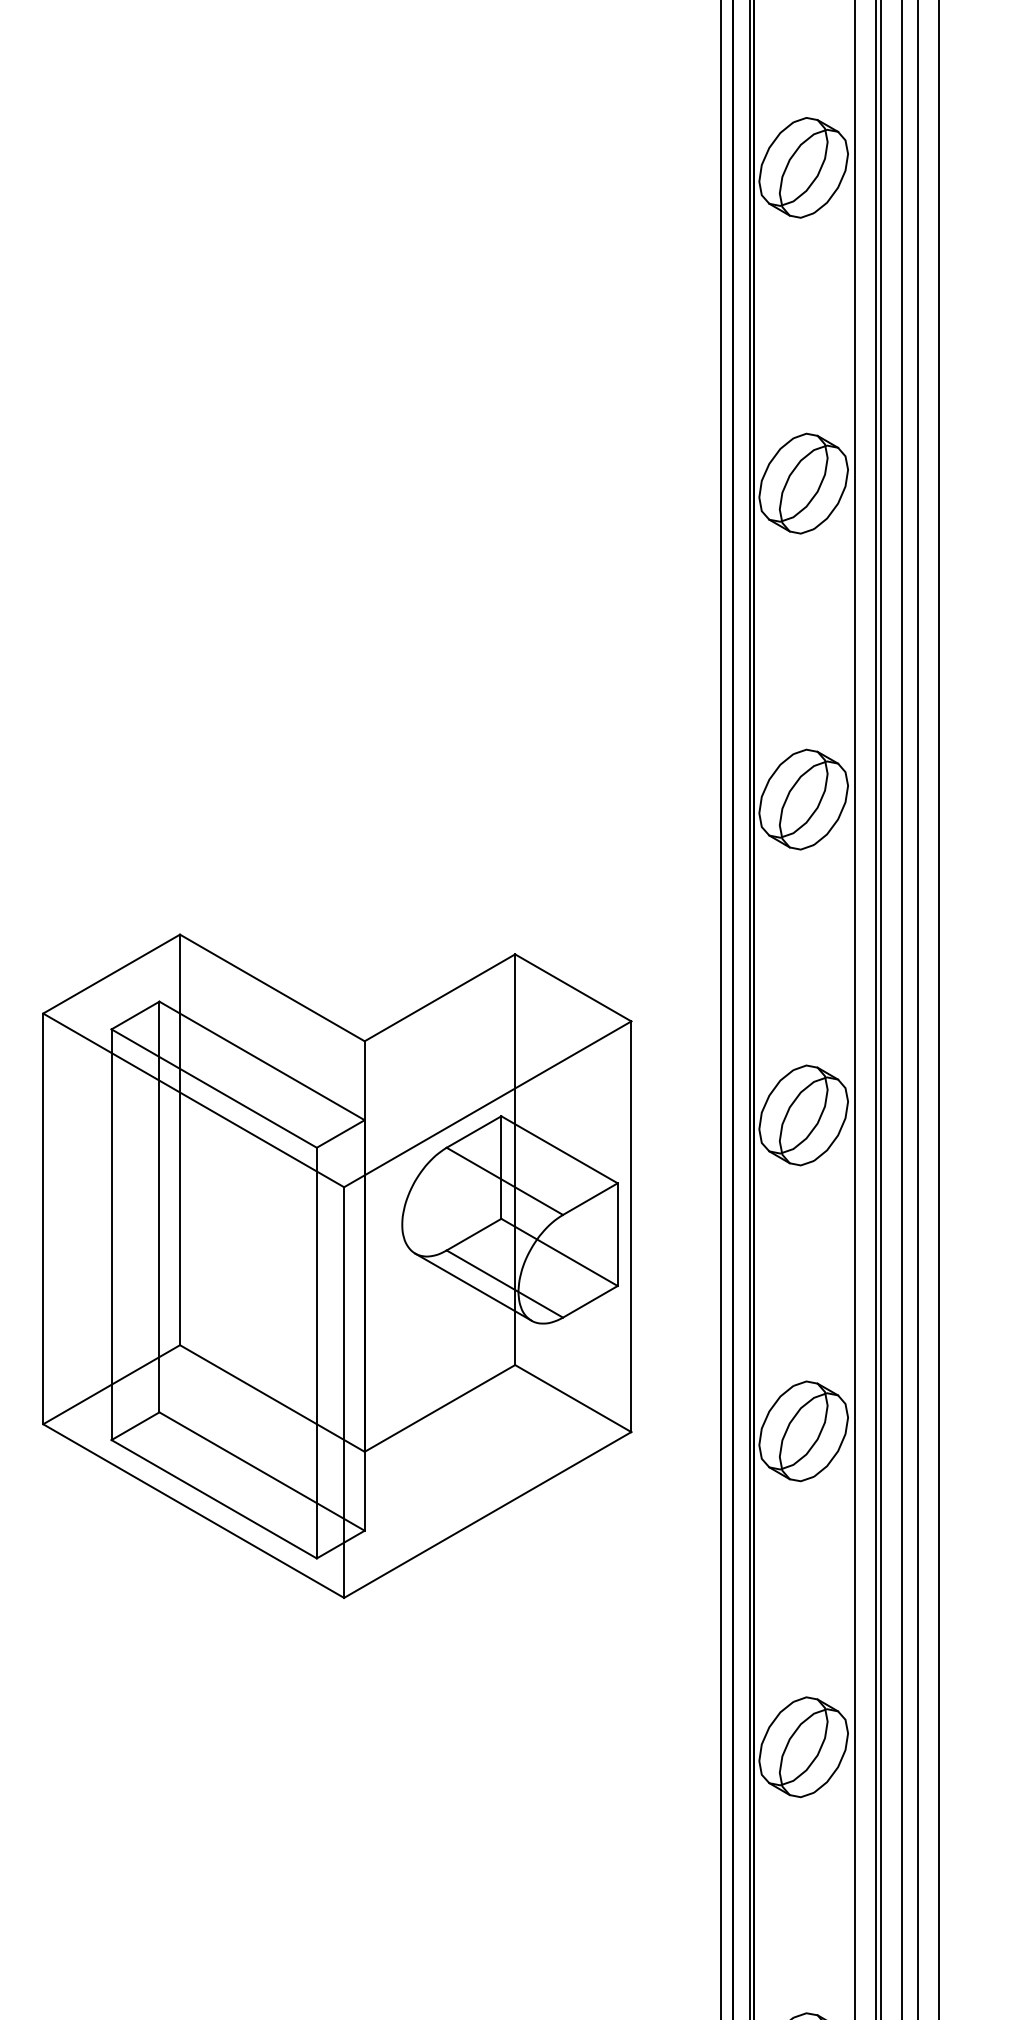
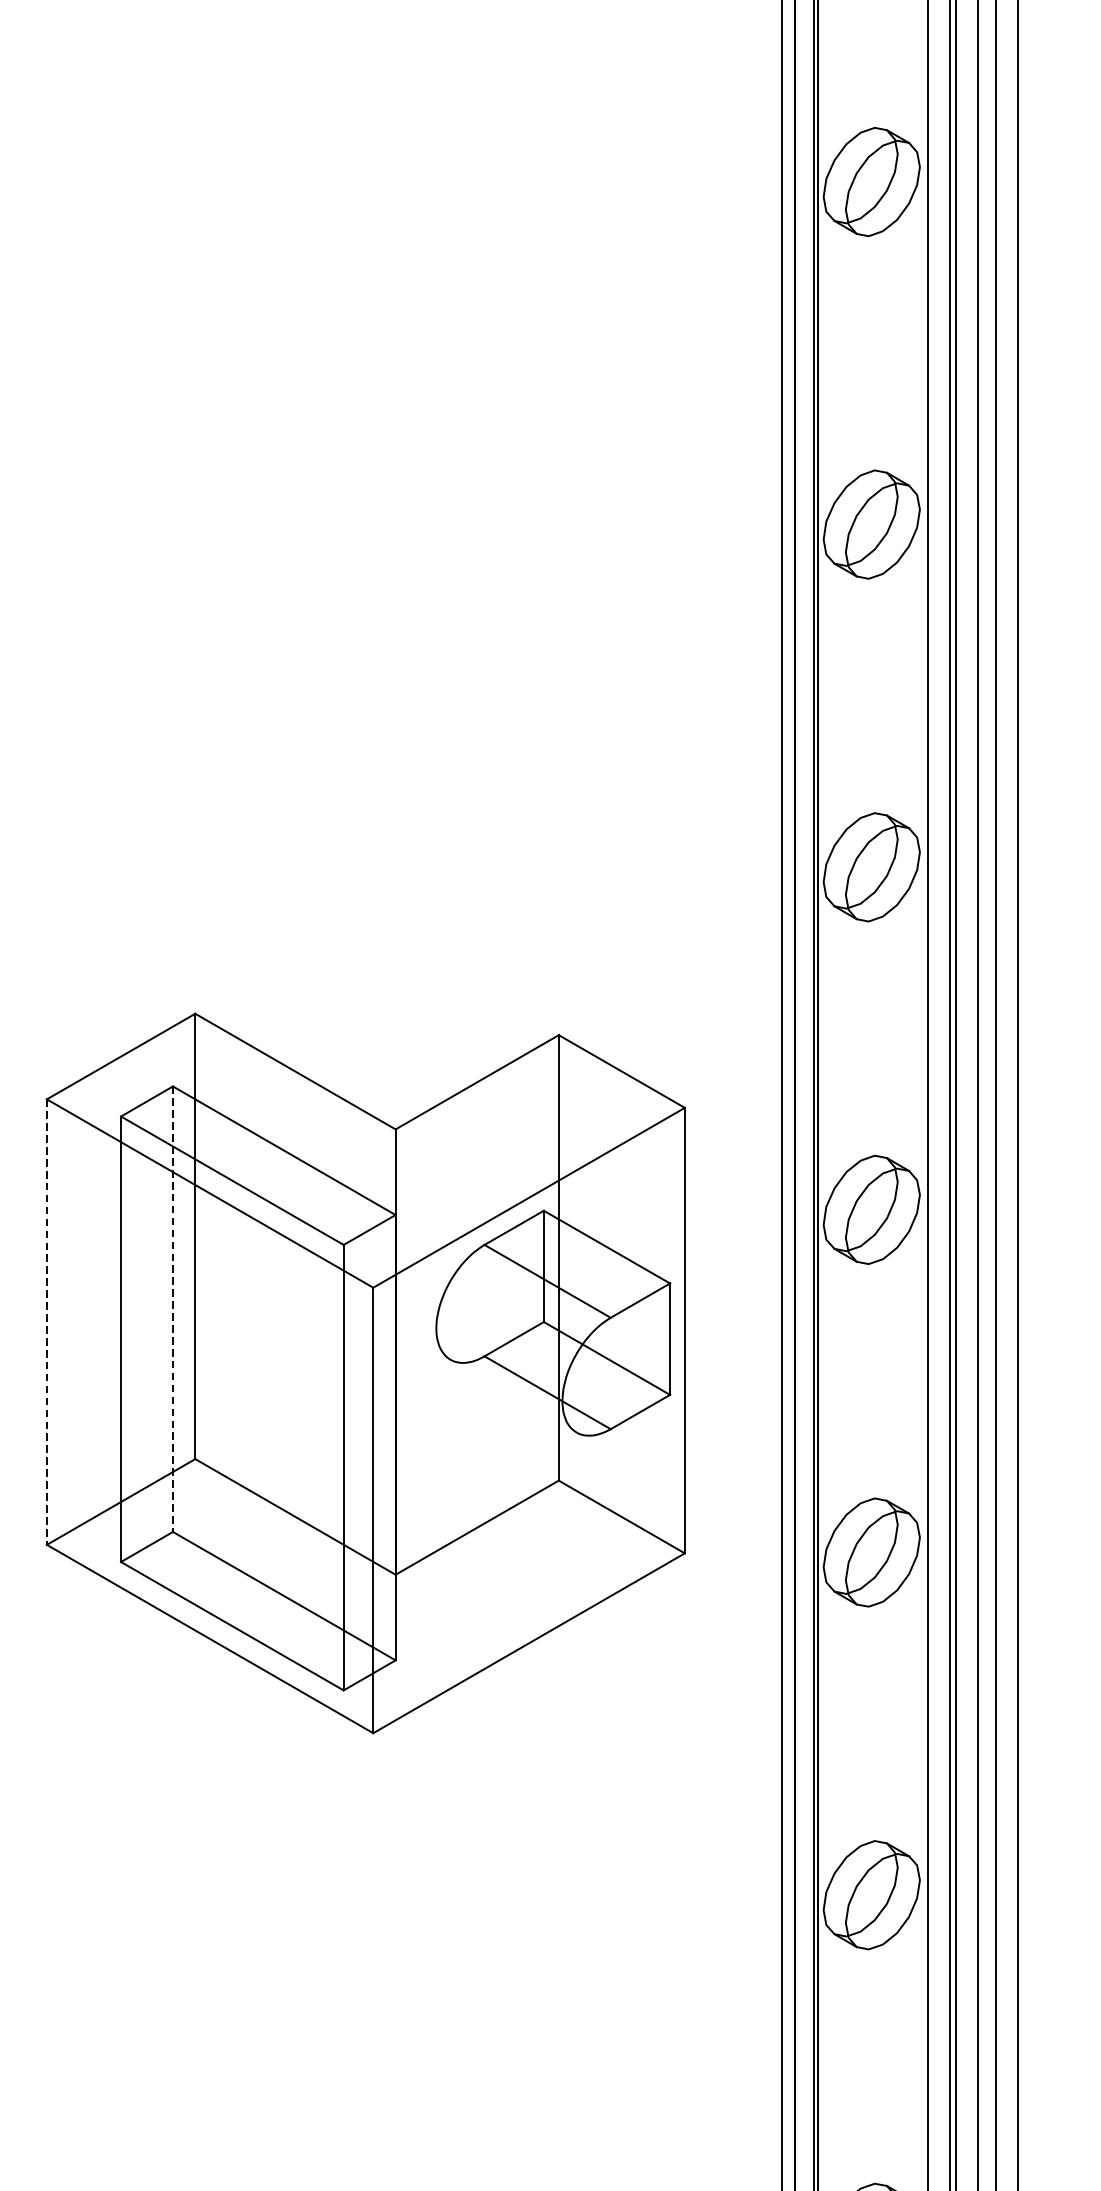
line: (159, 1207) -> (173, 1309), solid -> dashed
line: (43, 1219) -> (47, 1322), solid -> dashed
line: (473, 1286) -> (513, 1395), removed

